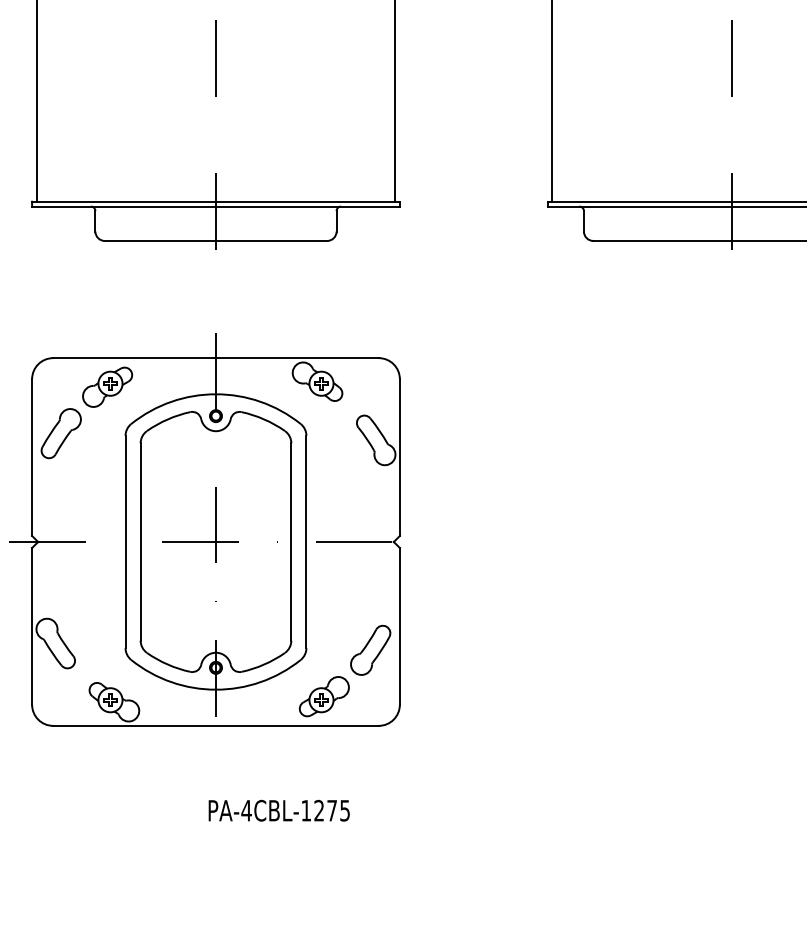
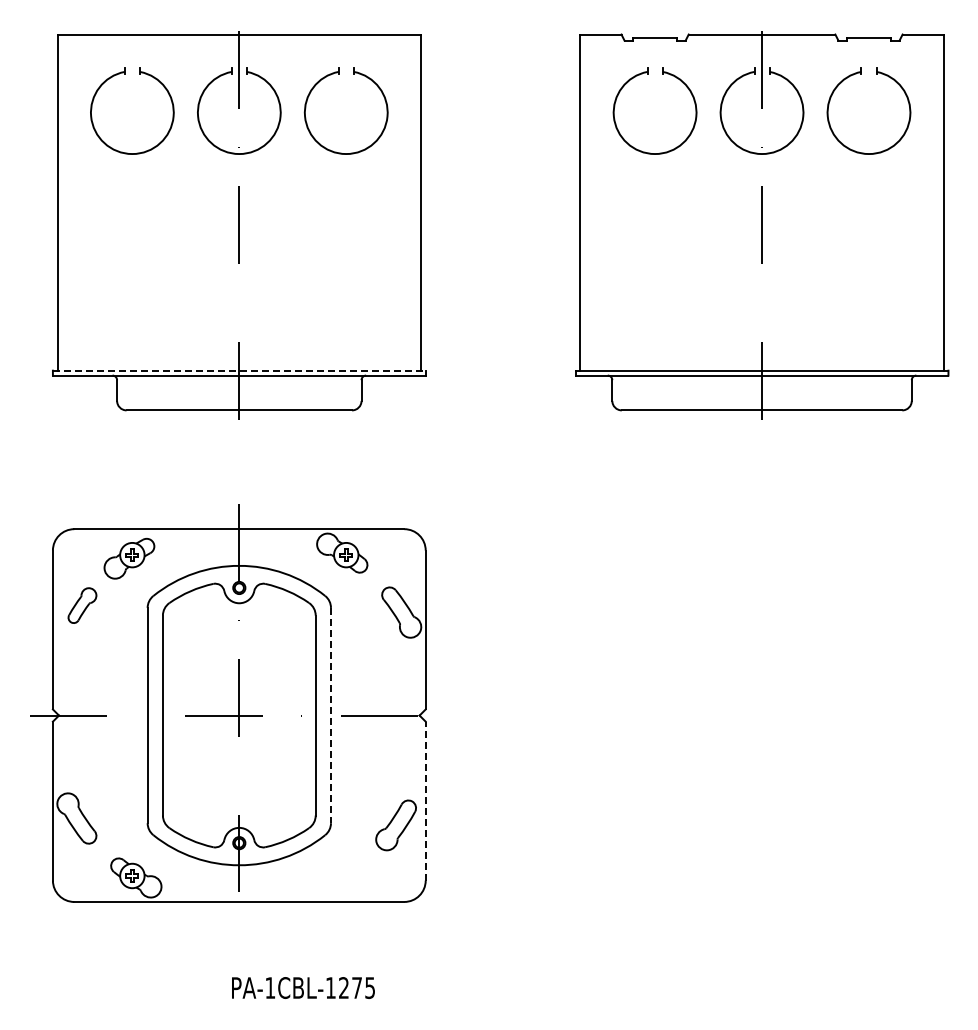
line: (216, 201) -> (239, 370), solid -> dashed
part: (61, 433) -> (82, 605), size x0.7
line: (305, 541) -> (330, 715), solid -> dashed
line: (399, 625) -> (425, 800), solid -> dashed
part: (323, 696) -> (348, 872), removed
text: (245, 810) -> (269, 987), PA-4CBL-1275 -> PA-1CBL-1275

